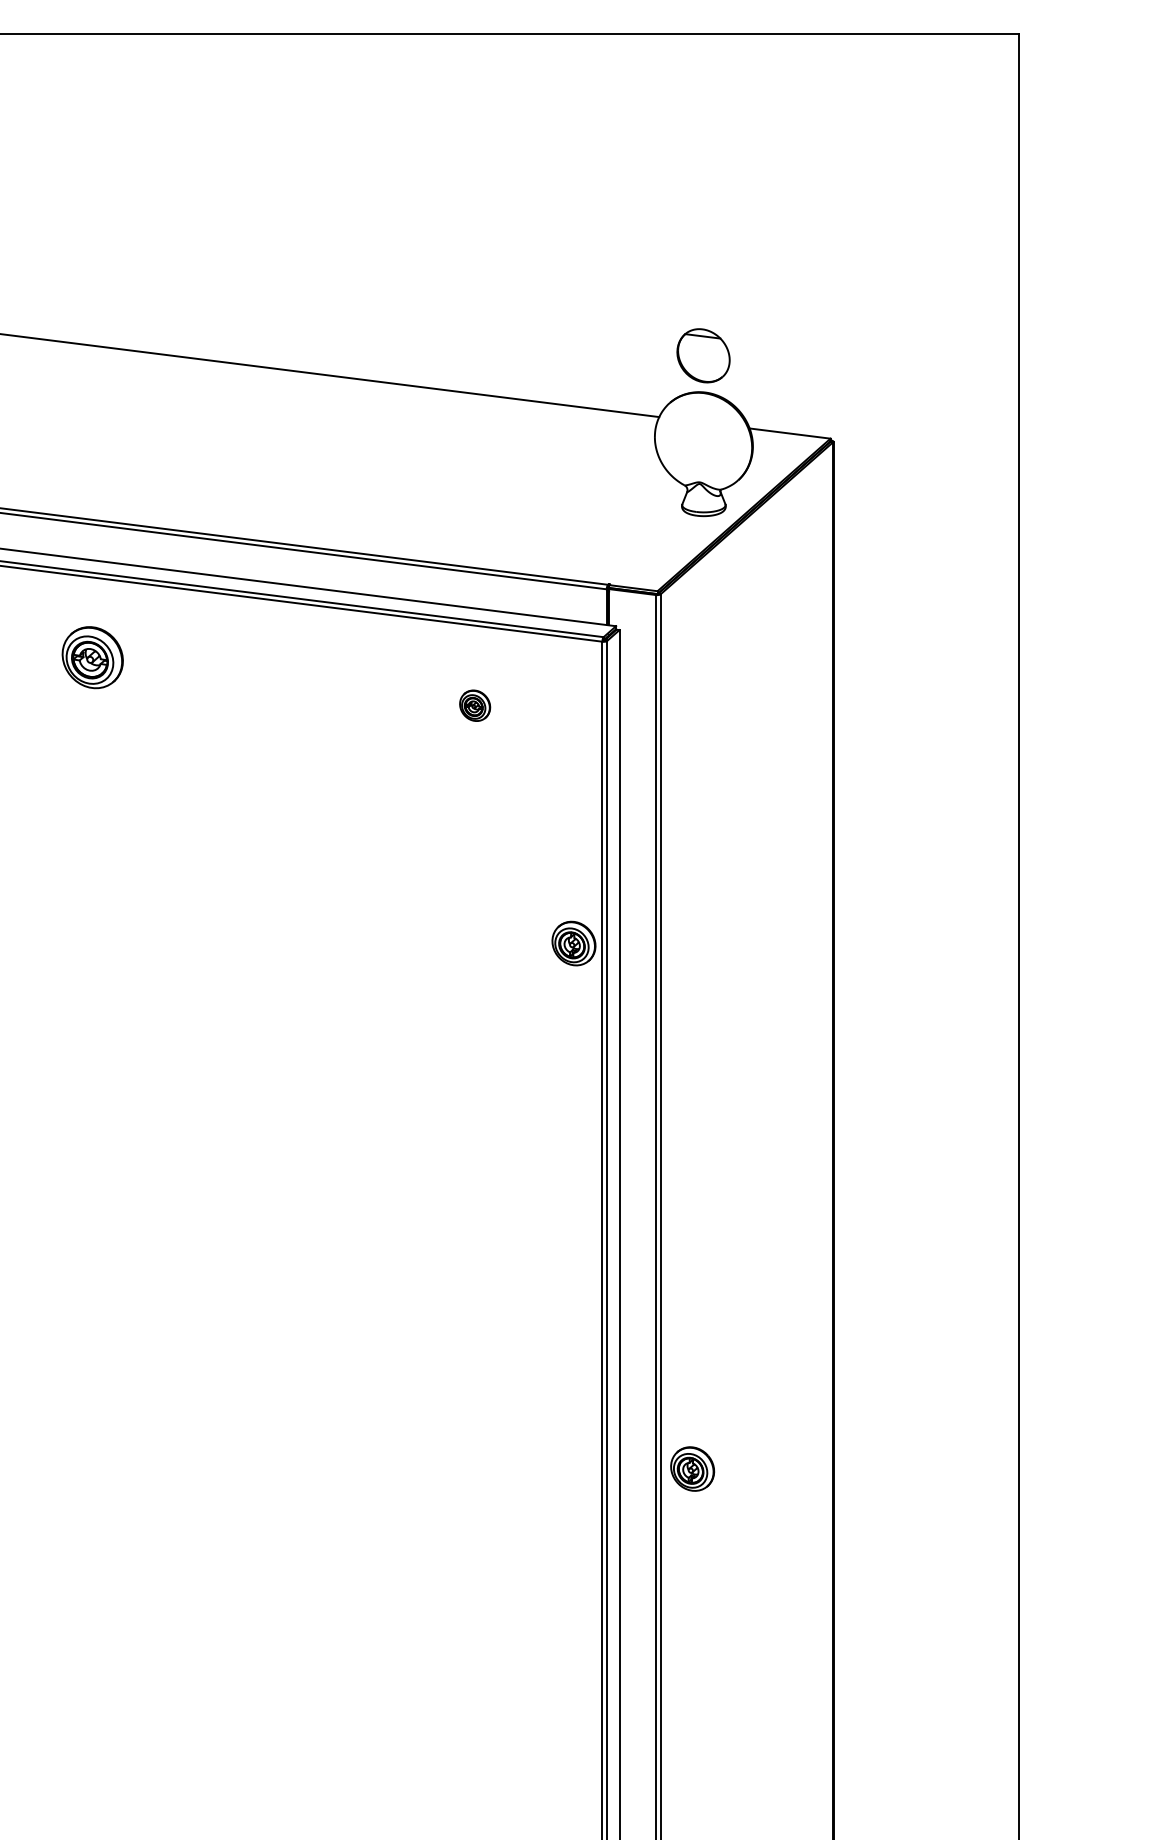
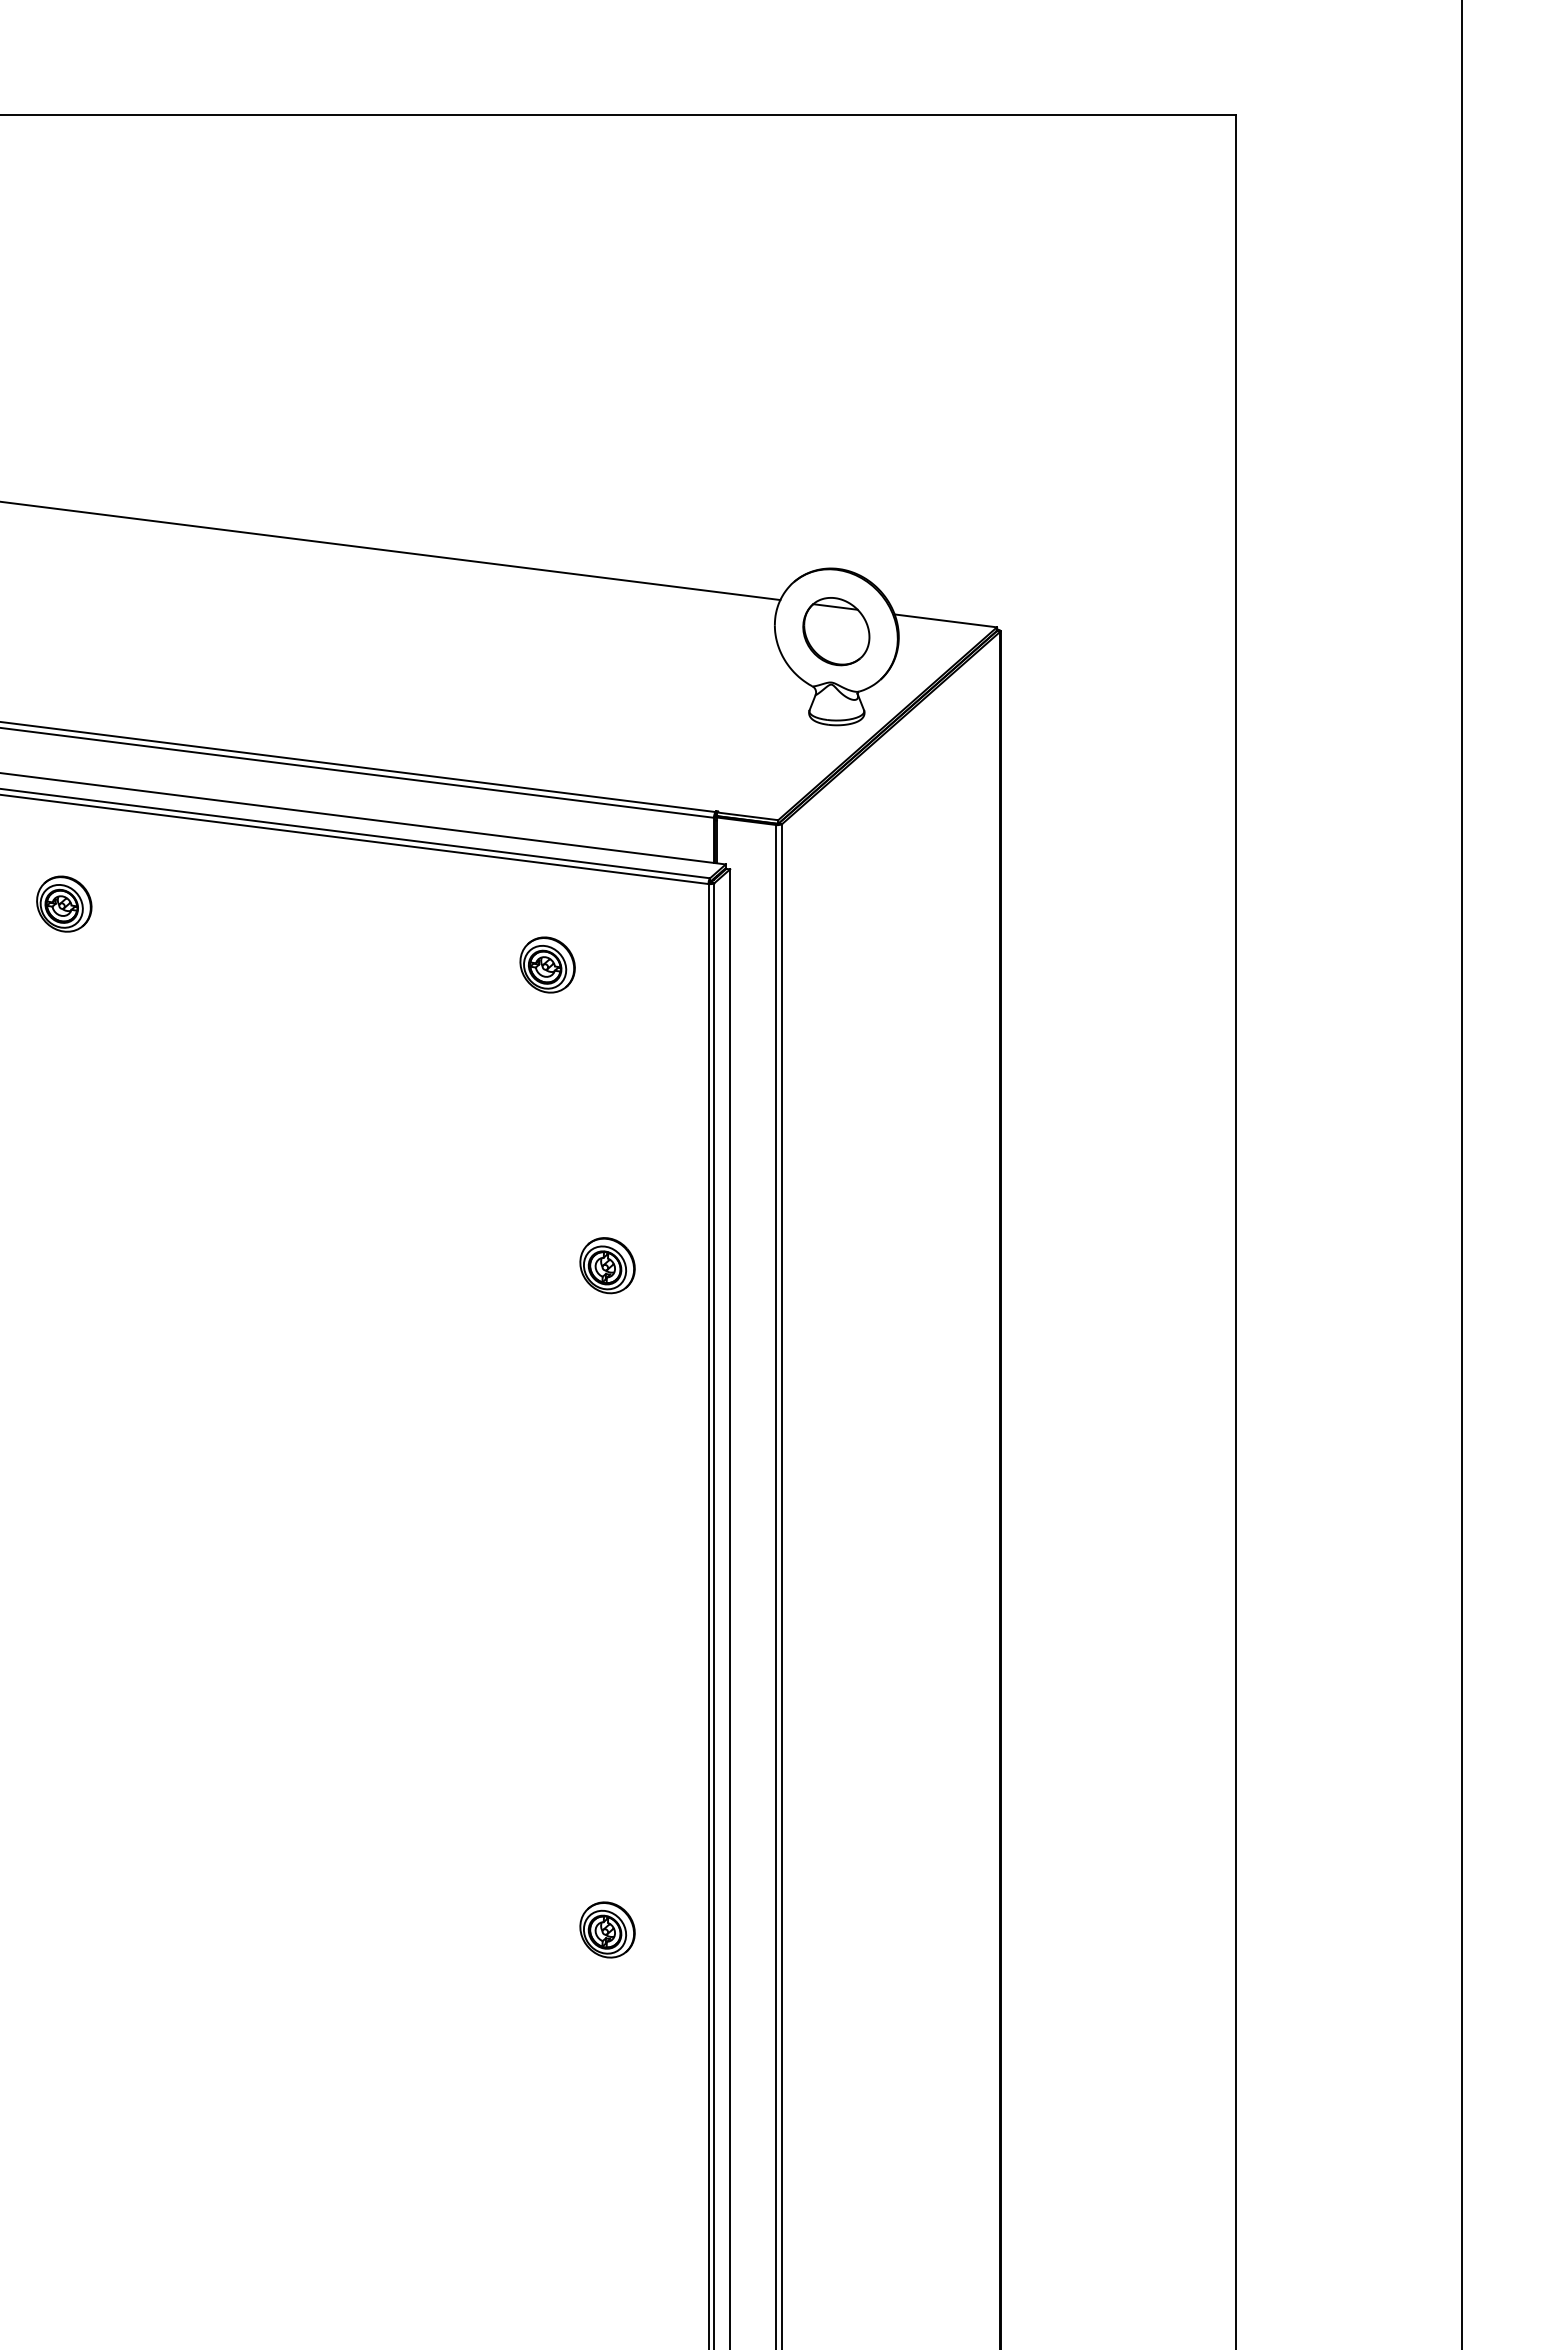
part: (703, 355) -> (836, 631), moved
part: (92, 657) -> (64, 903), size x0.71
part: (475, 705) -> (547, 964), size x1.43
part: (573, 943) -> (607, 1265), moved
part: (692, 1468) -> (607, 1929), moved

